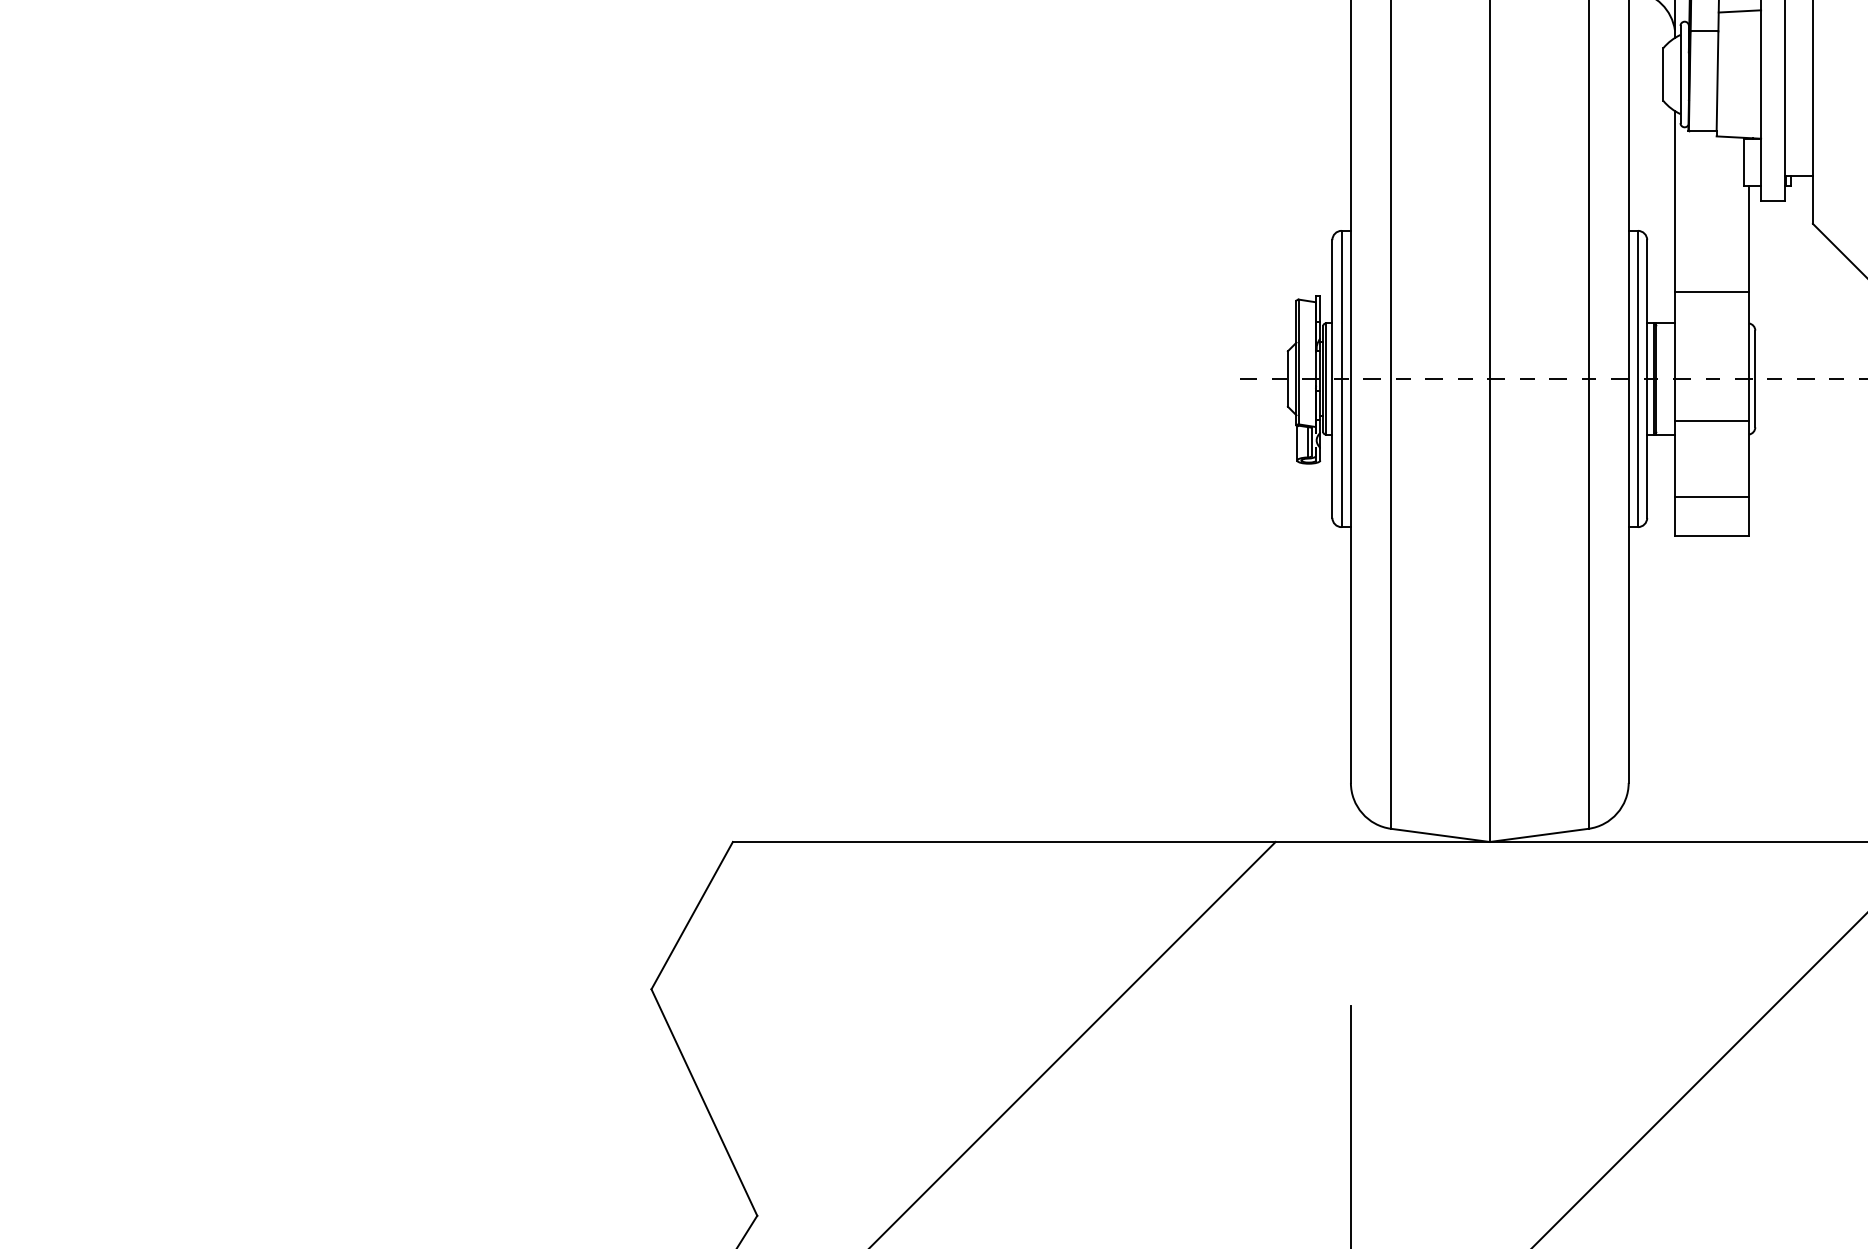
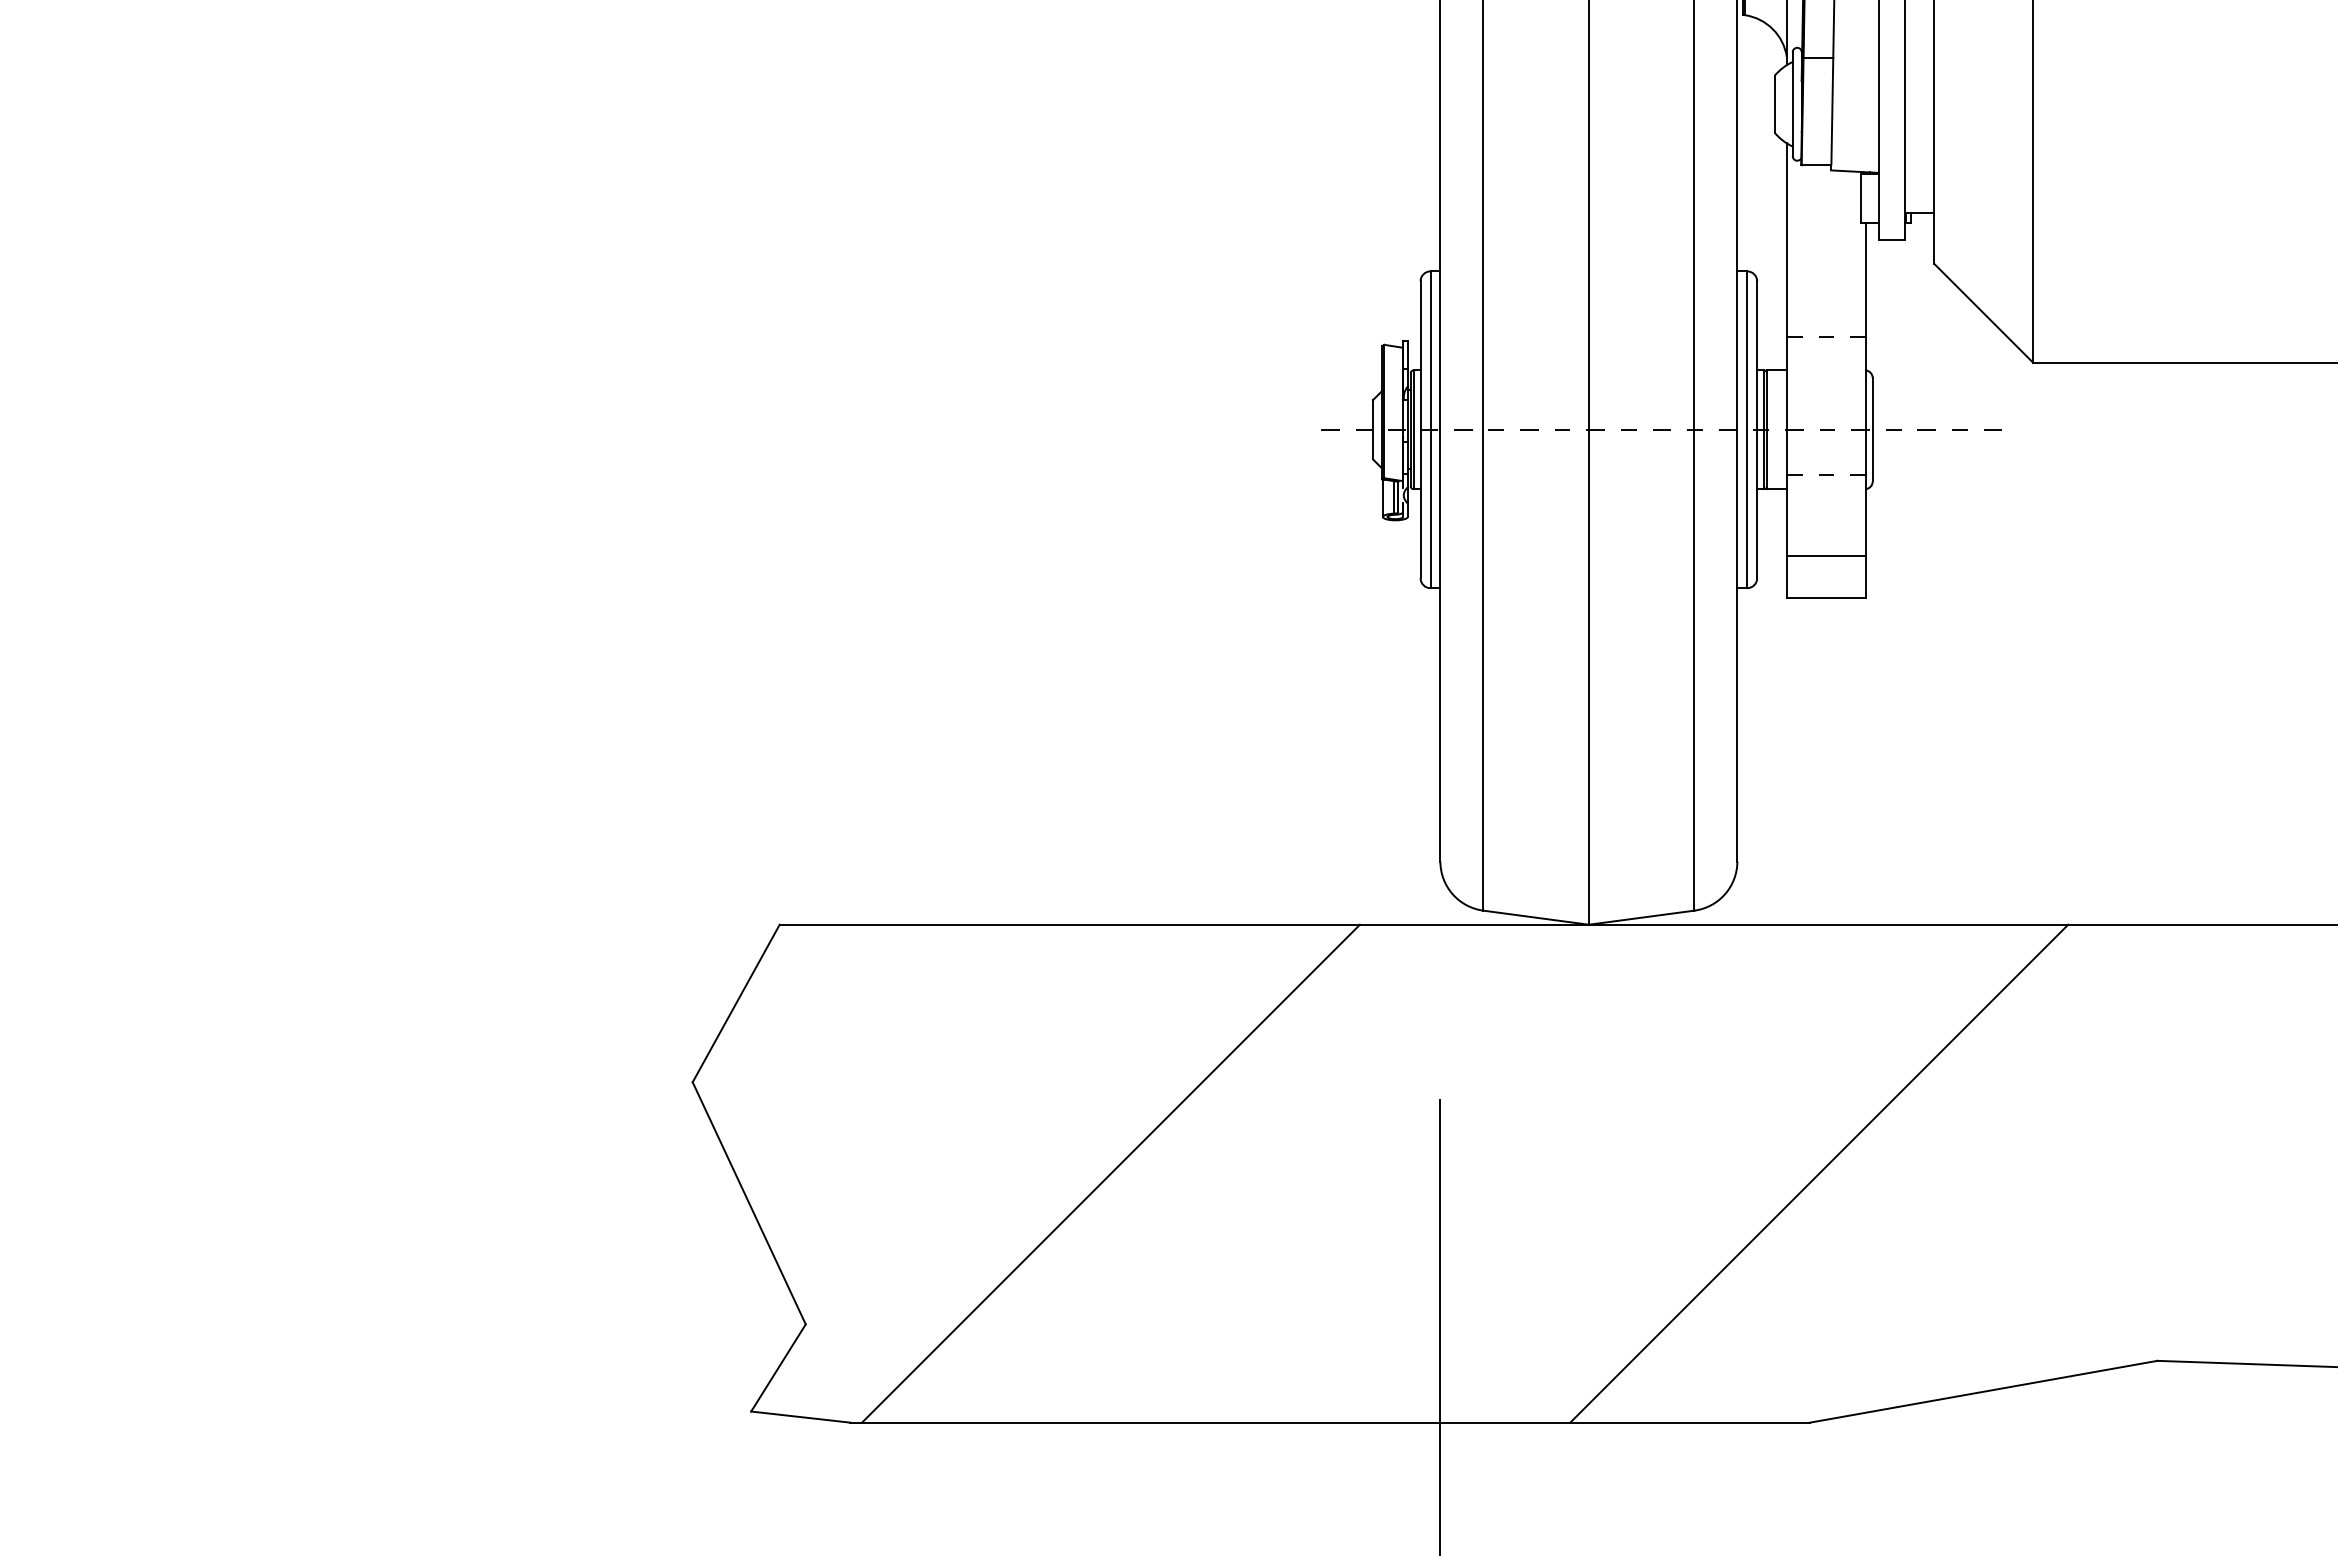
line: (1739, 11) -> (1855, 36), removed
line: (1712, 291) -> (1826, 336), solid -> dashed
line: (1712, 420) -> (1826, 474), solid -> dashed

